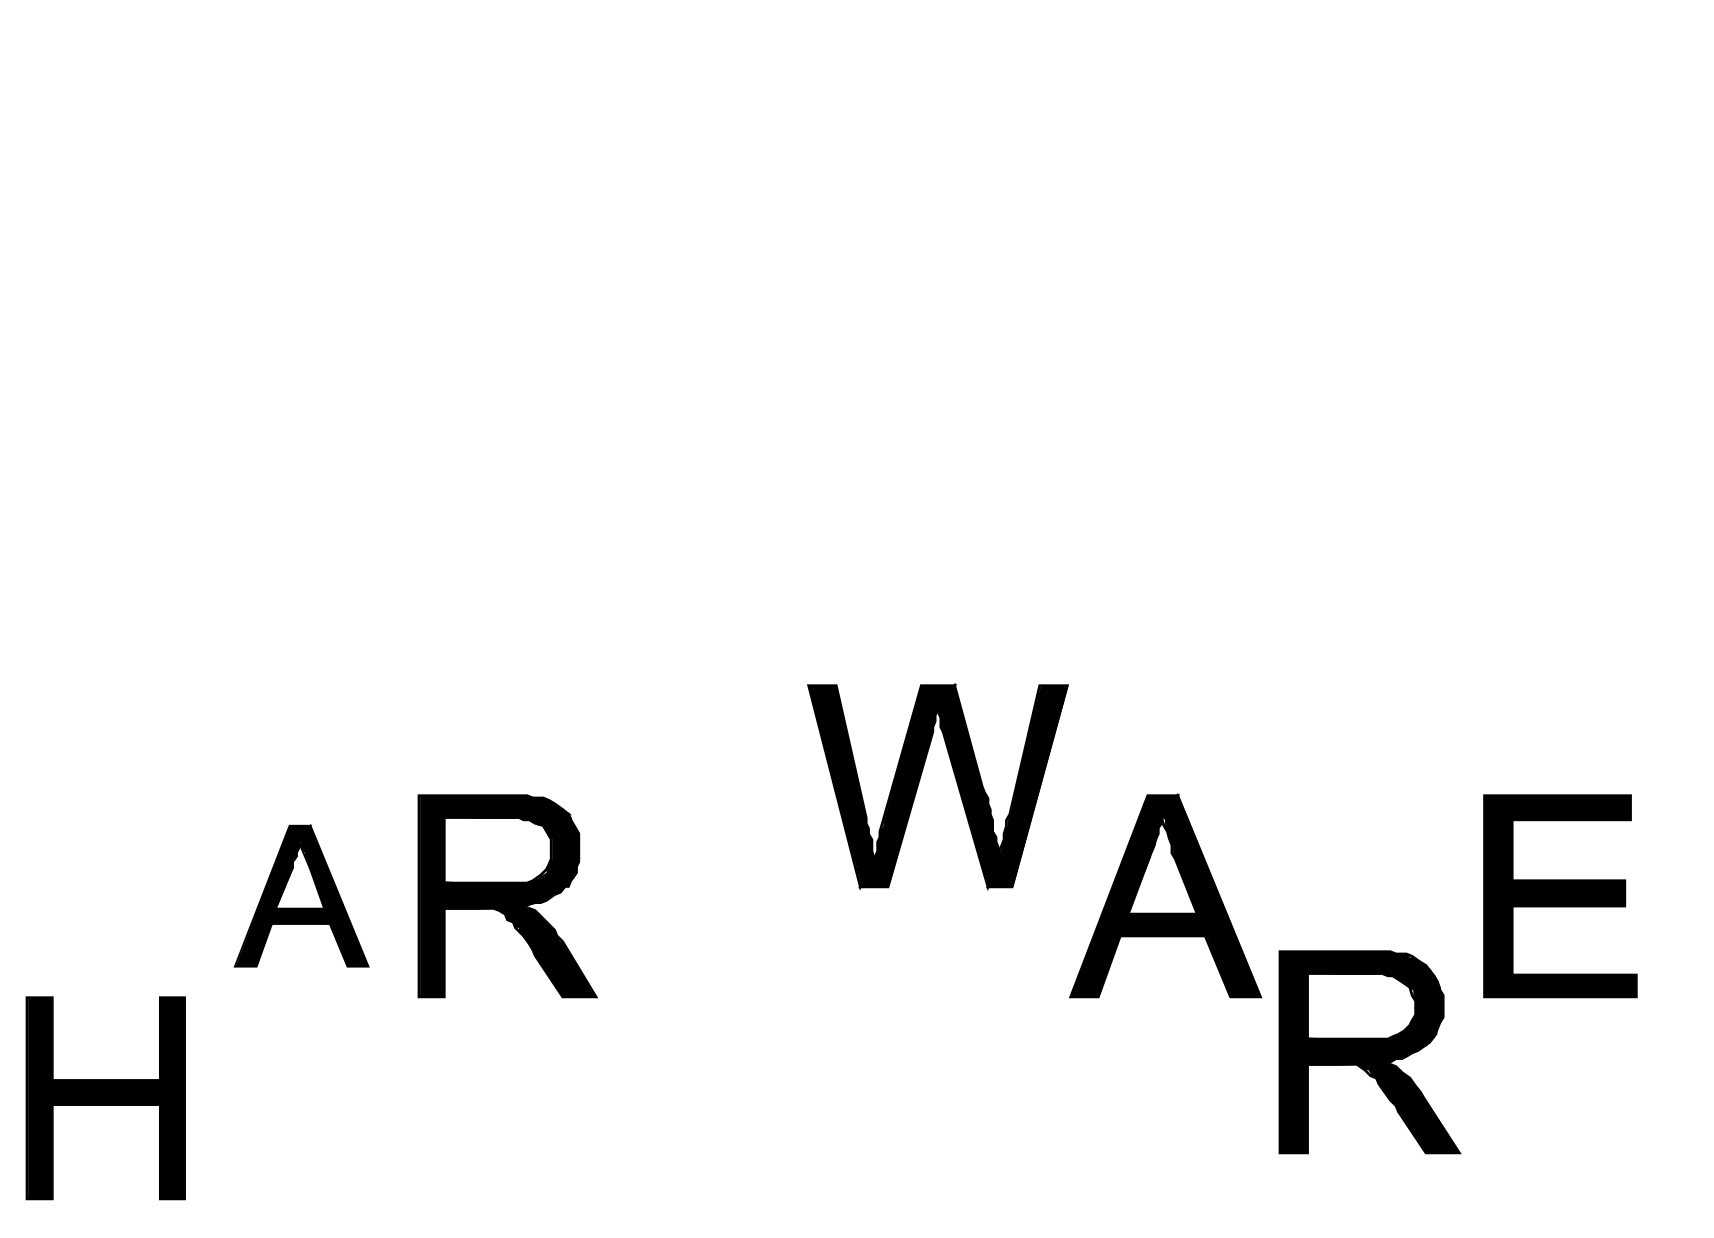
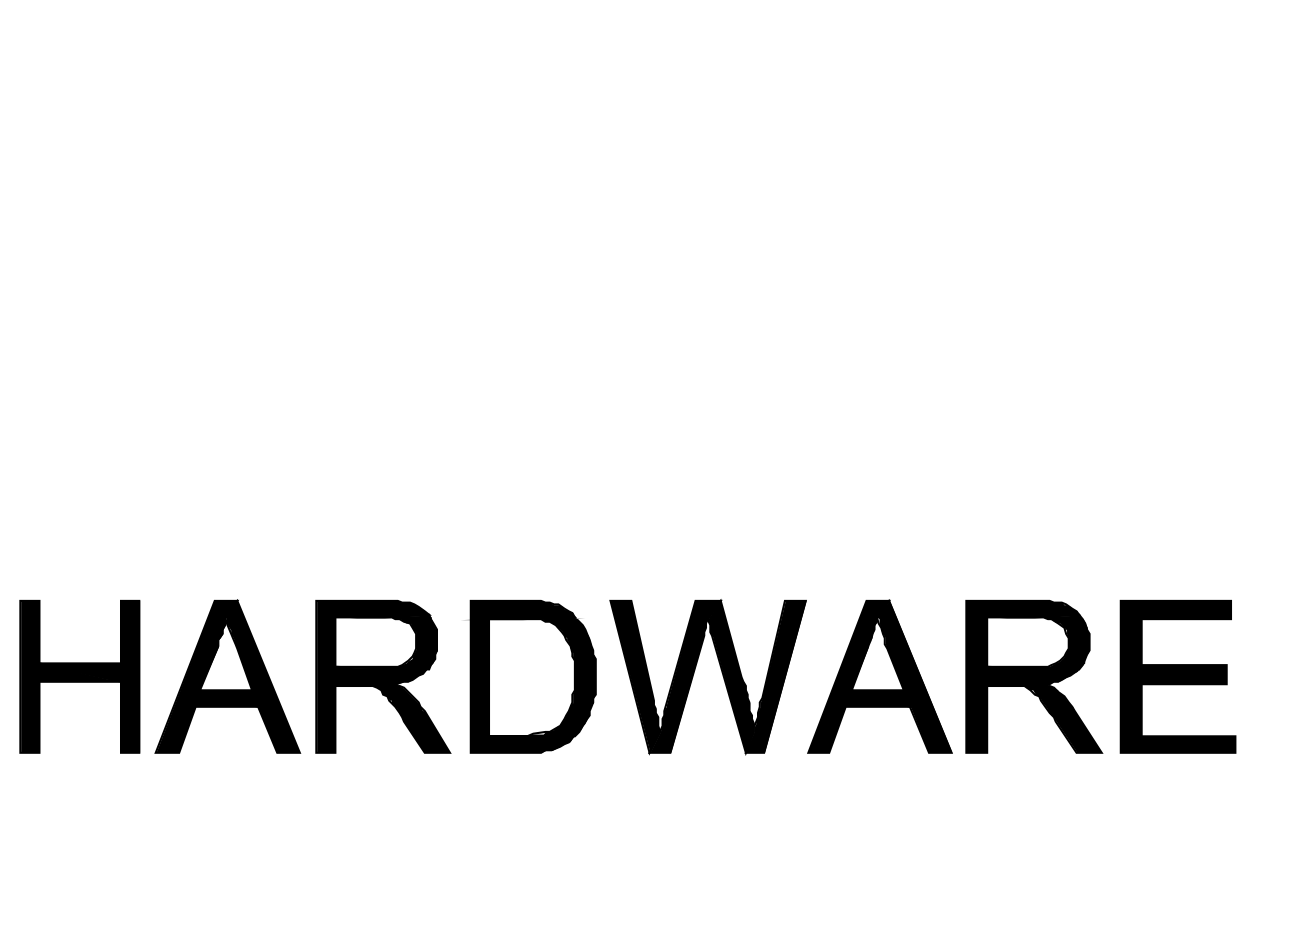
part: (920, 780) -> (694, 672), moved
part: (301, 895) -> (227, 676), size x1.43
part: (701, 896) -> (529, 677), added
part: (1369, 1052) -> (1033, 677), moved
part: (105, 1098) -> (79, 677), moved

